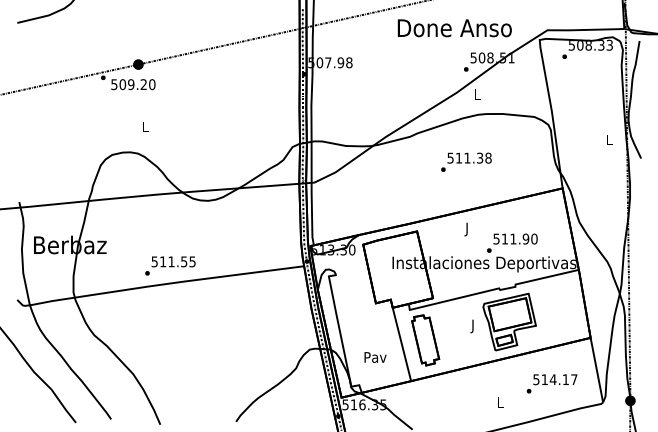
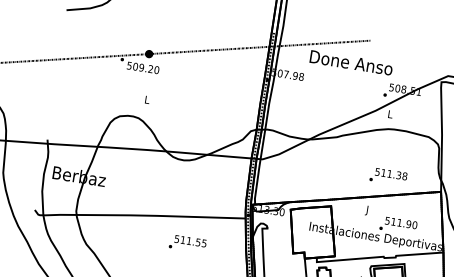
text: (454, 28) -> (351, 63), moved
text: (466, 161) -> (388, 176), moved
text: (170, 265) -> (187, 243), moved

